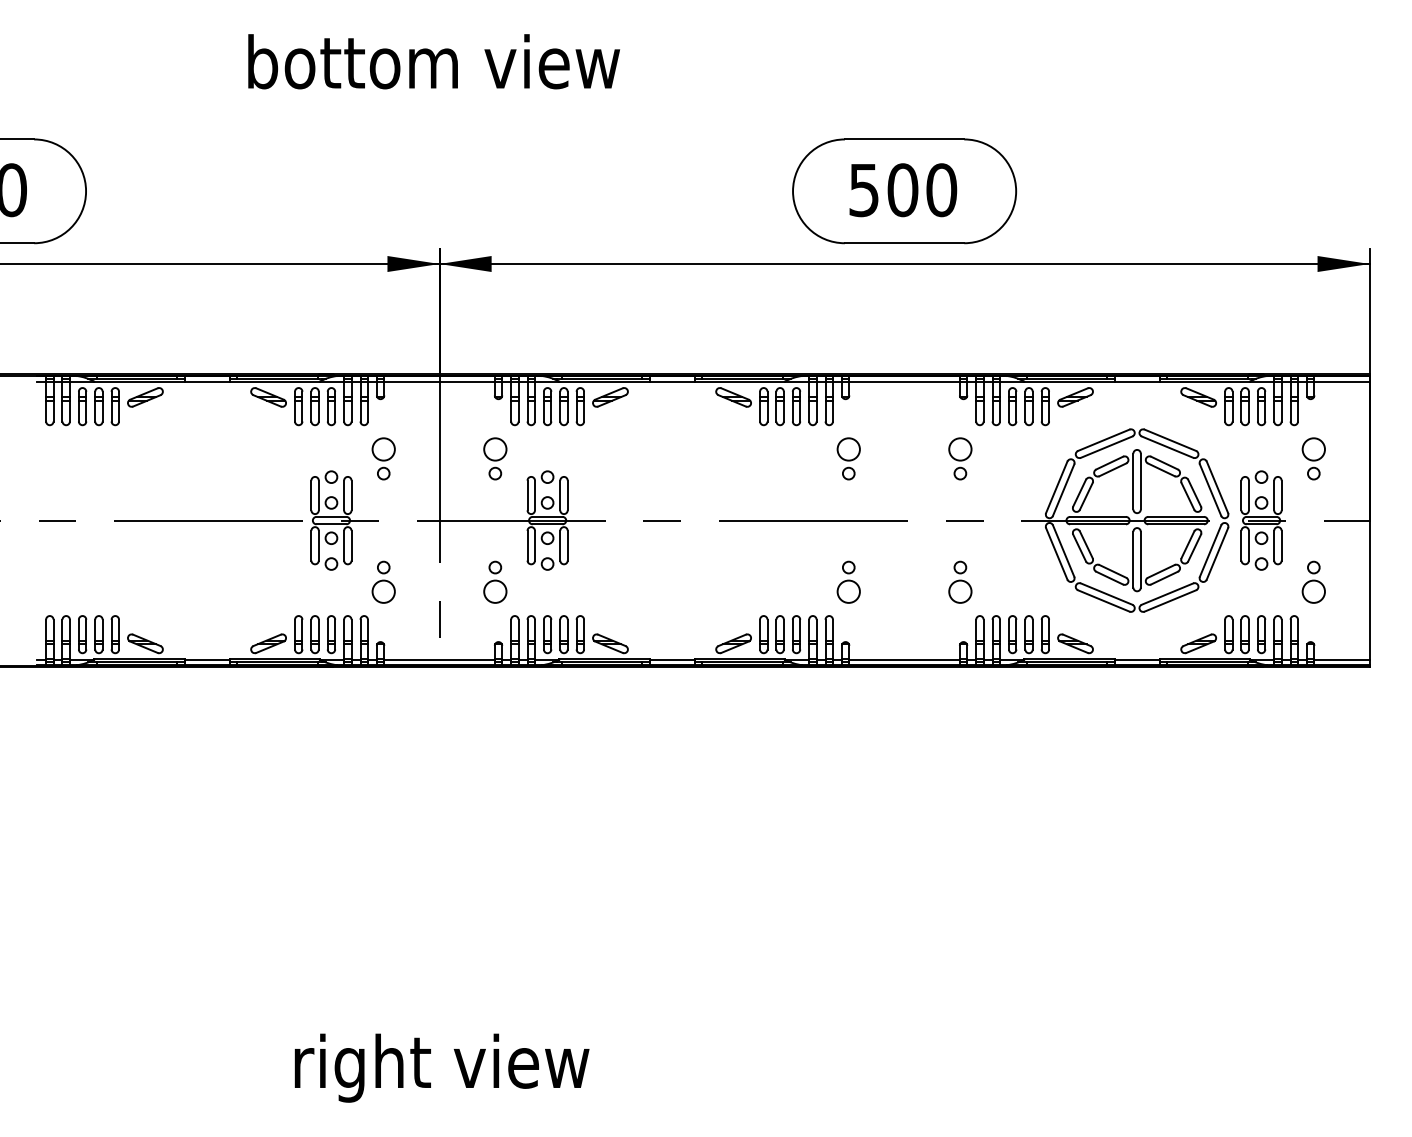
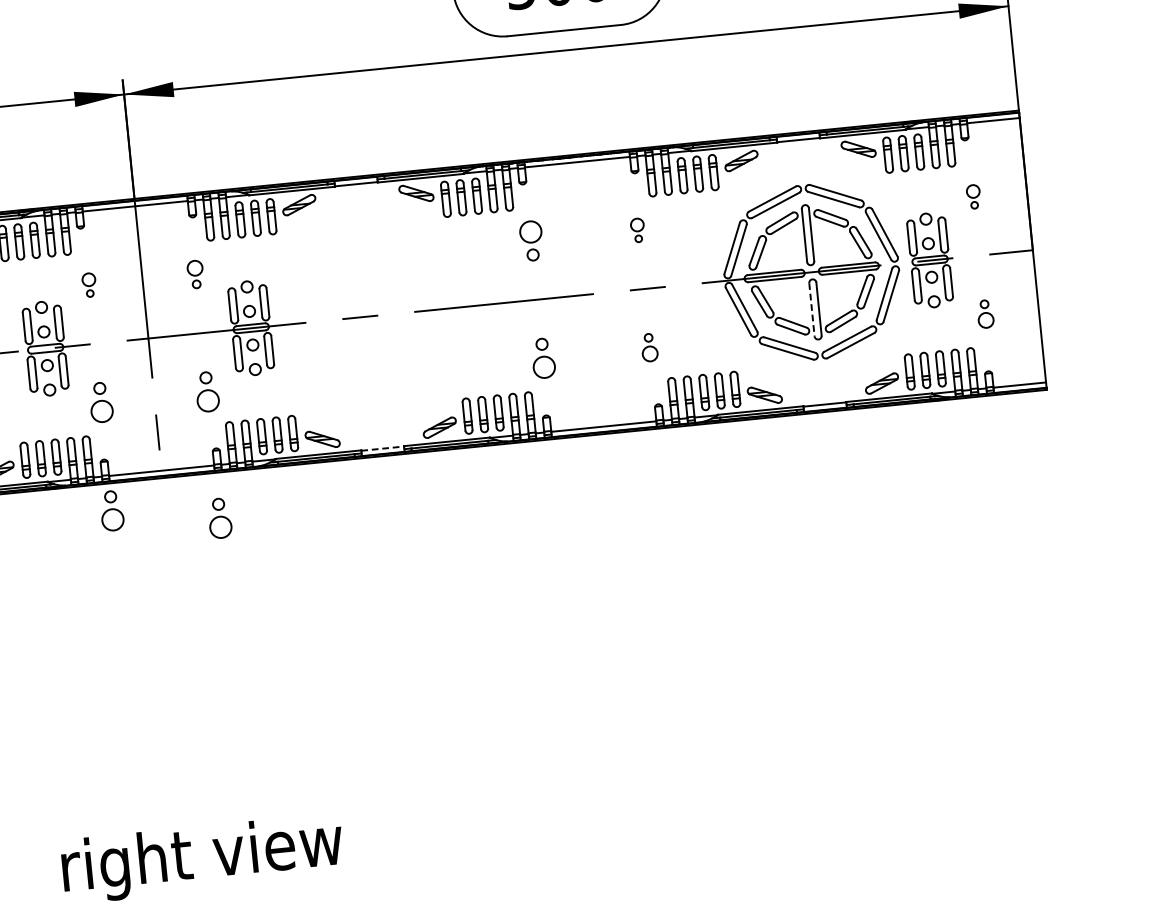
part: (383, 458) -> (89, 284), size x0.6
part: (495, 458) -> (195, 274), size x0.7
part: (960, 458) -> (637, 230), size x0.6
part: (1313, 458) -> (973, 196), size x0.6
line: (1133, 559) -> (812, 309), solid -> dashed
part: (960, 581) -> (649, 346), size x0.7
part: (1313, 581) -> (985, 313), size x0.7
line: (672, 659) -> (383, 448), solid -> dashed
part: (383, 695) -> (111, 510), added
part: (495, 714) -> (220, 517), added

